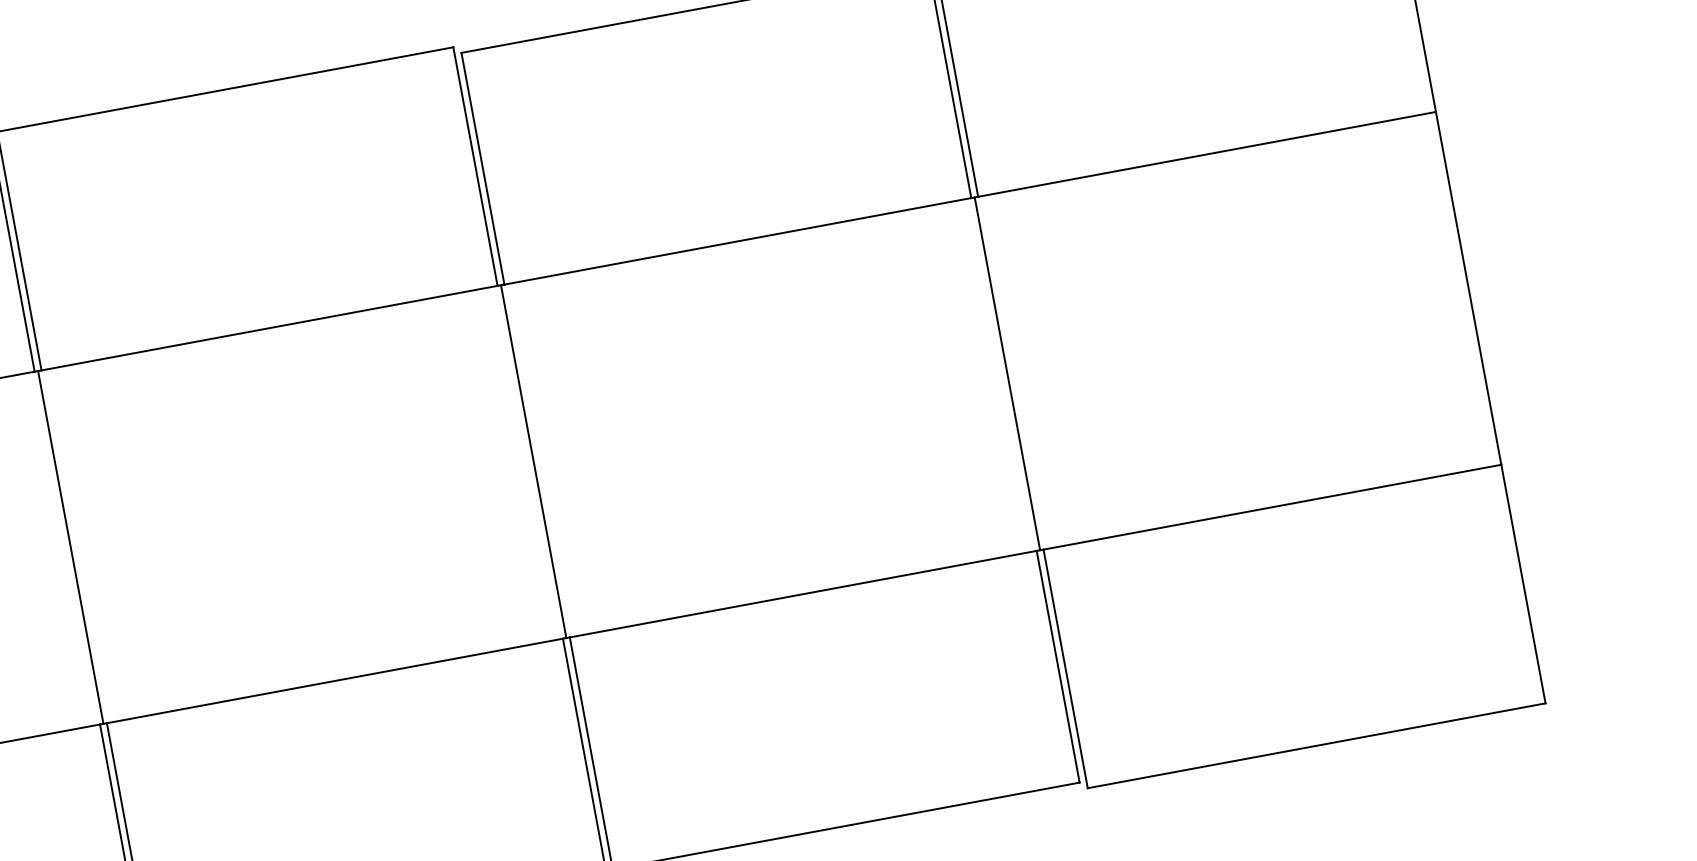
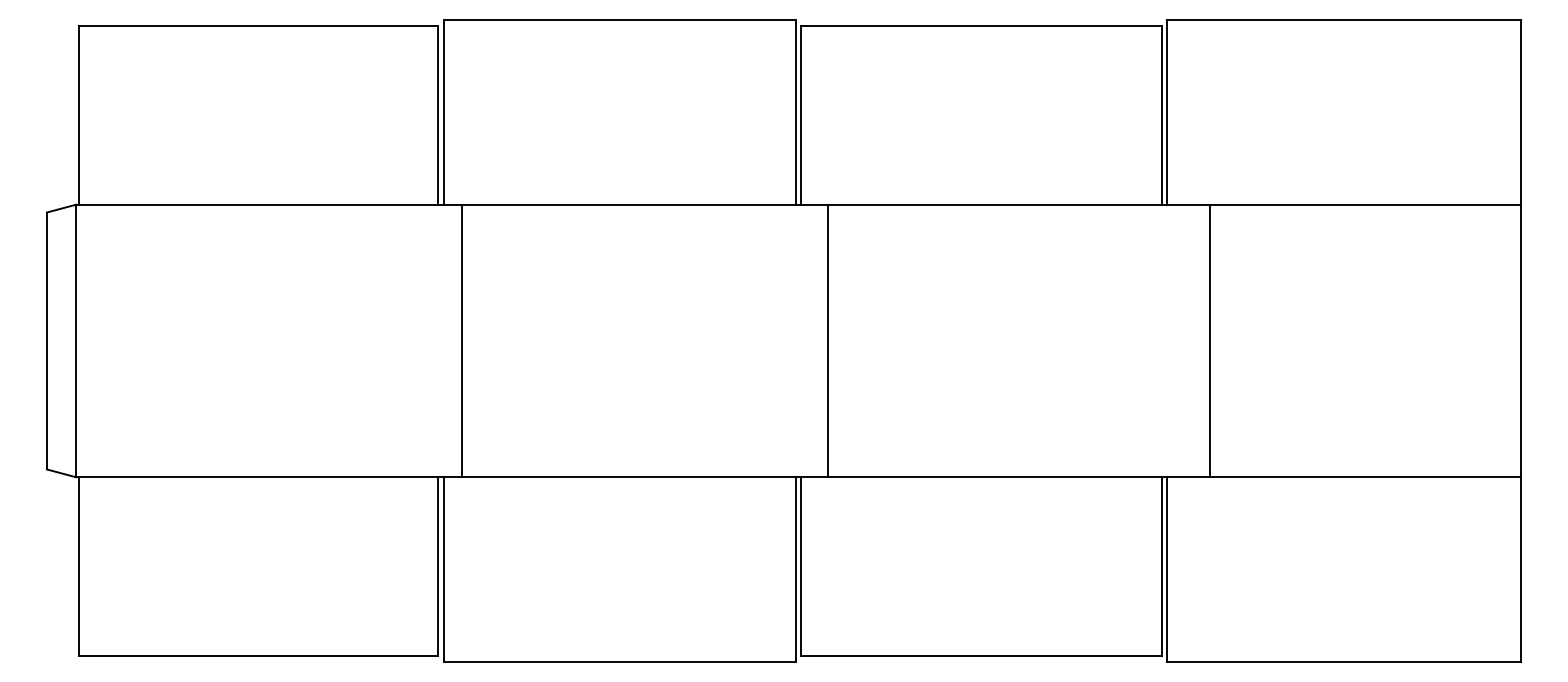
line: (1007, 373) -> (1209, 340), moved
line: (533, 461) -> (827, 340), moved
line: (70, 546) -> (461, 340), moved

